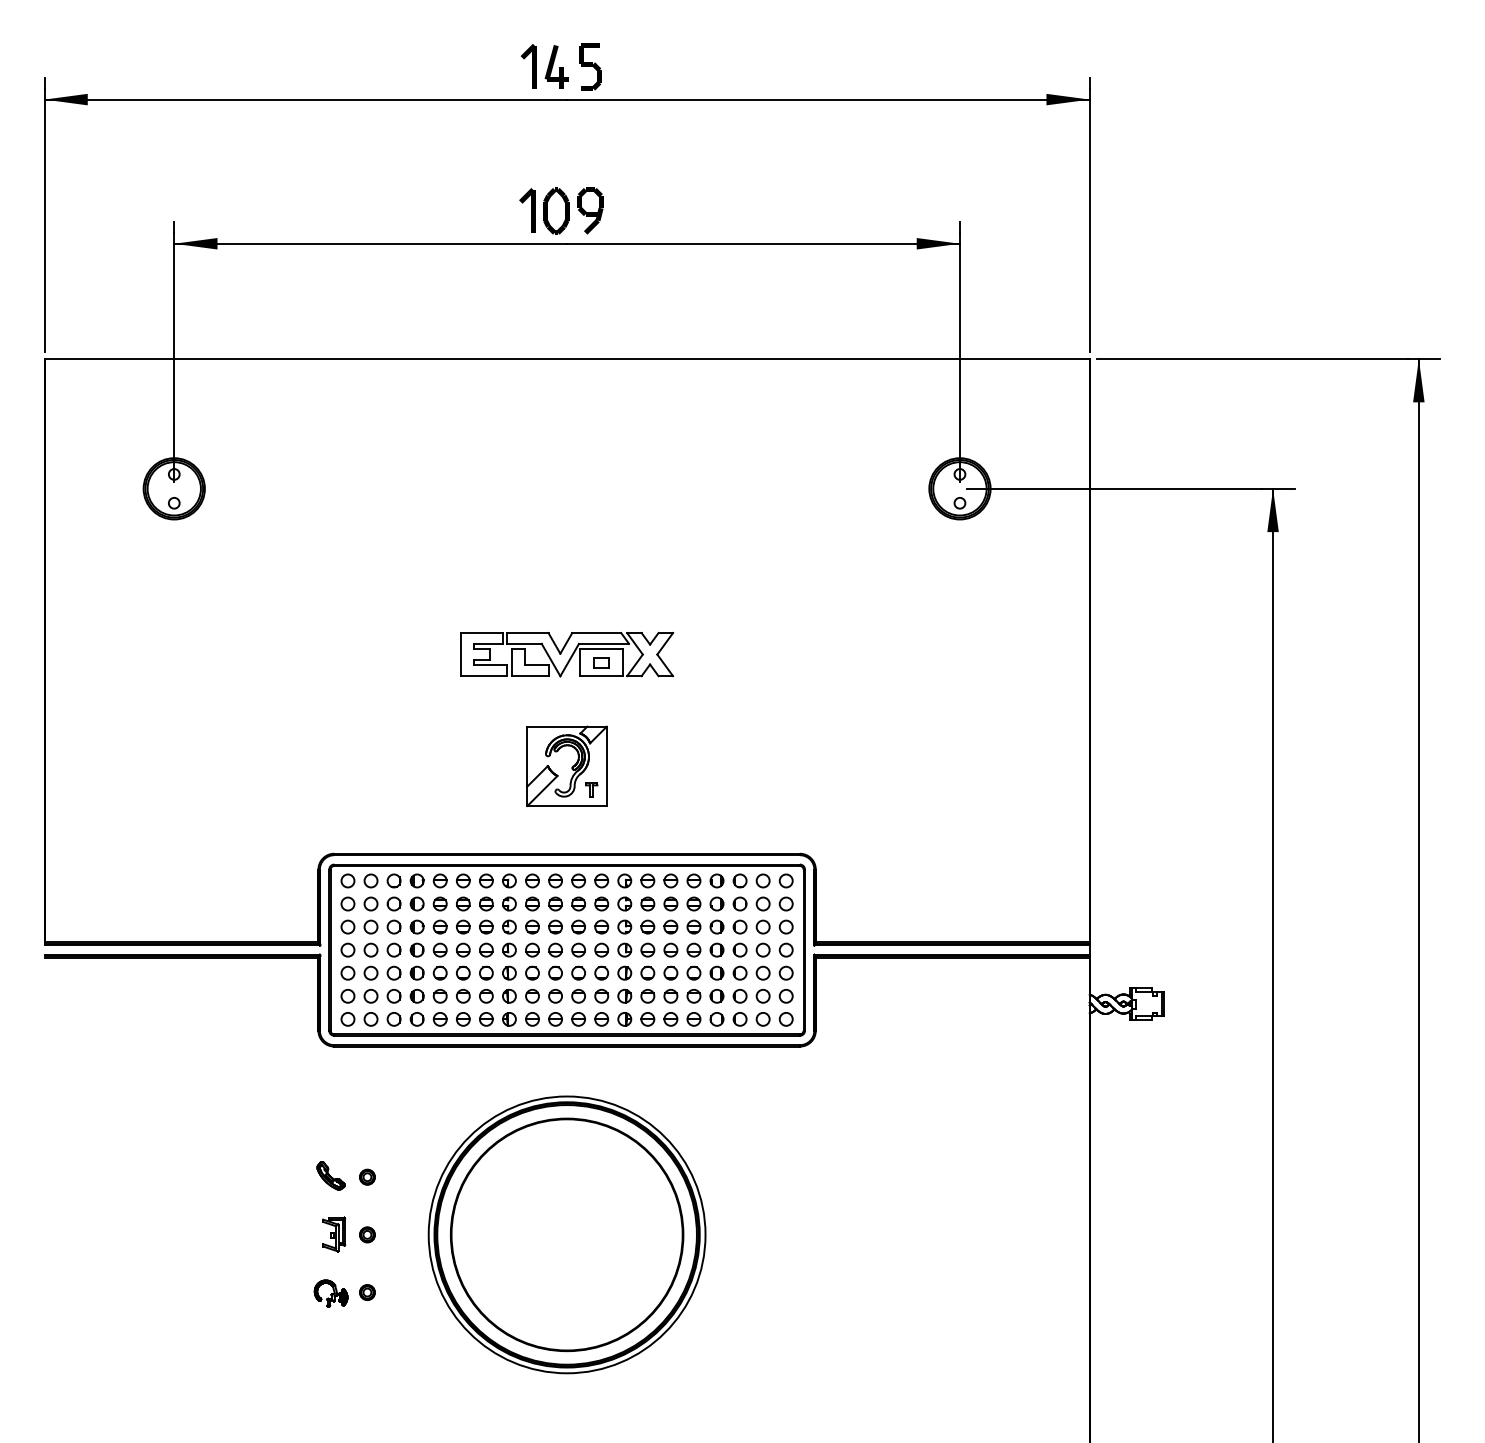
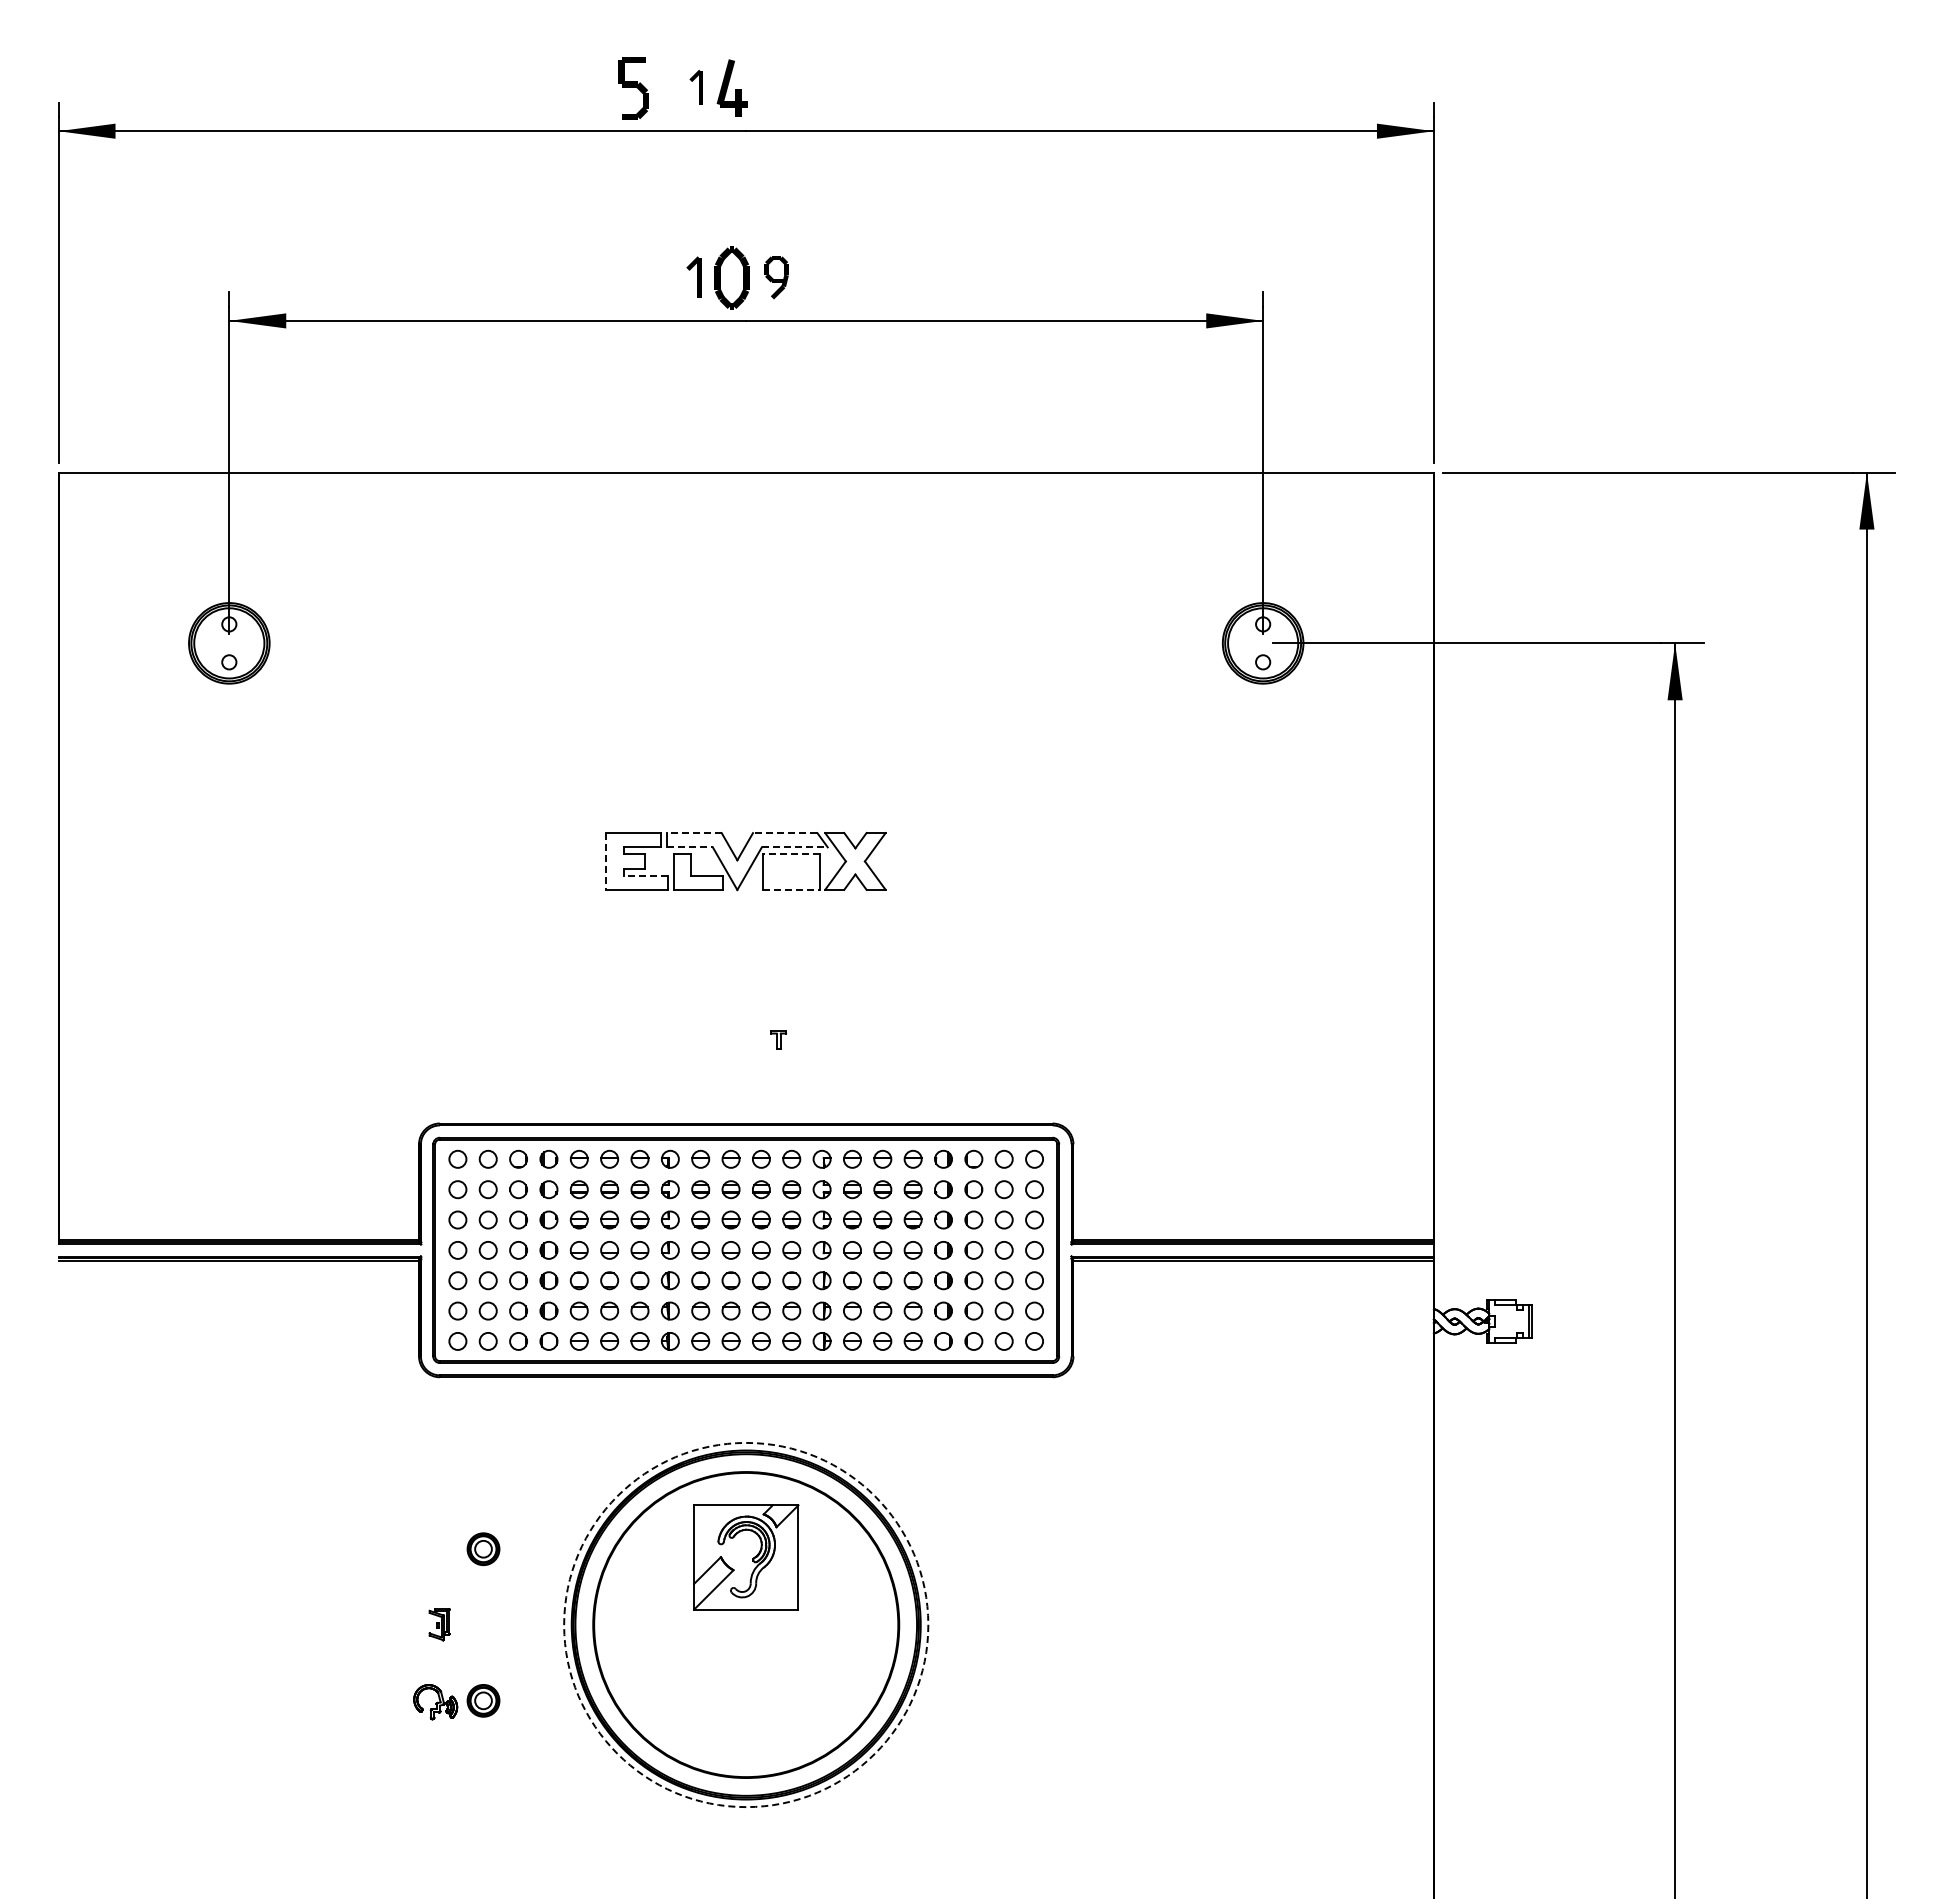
part: (528, 66) -> (695, 87), size x0.6
part: (590, 67) -> (633, 88), moved
part: (527, 210) -> (693, 276), size x0.7
part: (590, 210) -> (776, 277), size x0.7
line: (527, 633) -> (693, 833), solid -> dashed
line: (596, 633) -> (784, 833), solid -> dashed
line: (524, 643) -> (690, 847), solid -> dashed
line: (603, 643) -> (794, 847), solid -> dashed
line: (601, 649) -> (791, 854), solid -> dashed
line: (460, 655) -> (606, 862), solid -> dashed
part: (601, 662) -> (791, 872), removed
line: (490, 665) -> (645, 875), solid -> dashed
line: (602, 675) -> (792, 889), solid -> dashed
part: (567, 766) -> (746, 1557), moved
part: (330, 1175) -> (435, 1547), removed
part: (367, 1176) -> (483, 1548), size x1.6
part: (334, 1234) -> (439, 1624), size x0.7
part: (367, 1234) -> (483, 1624), removed
circle: (567, 1234) -> (746, 1624), solid -> dashed
part: (367, 1292) -> (483, 1700), size x1.6

